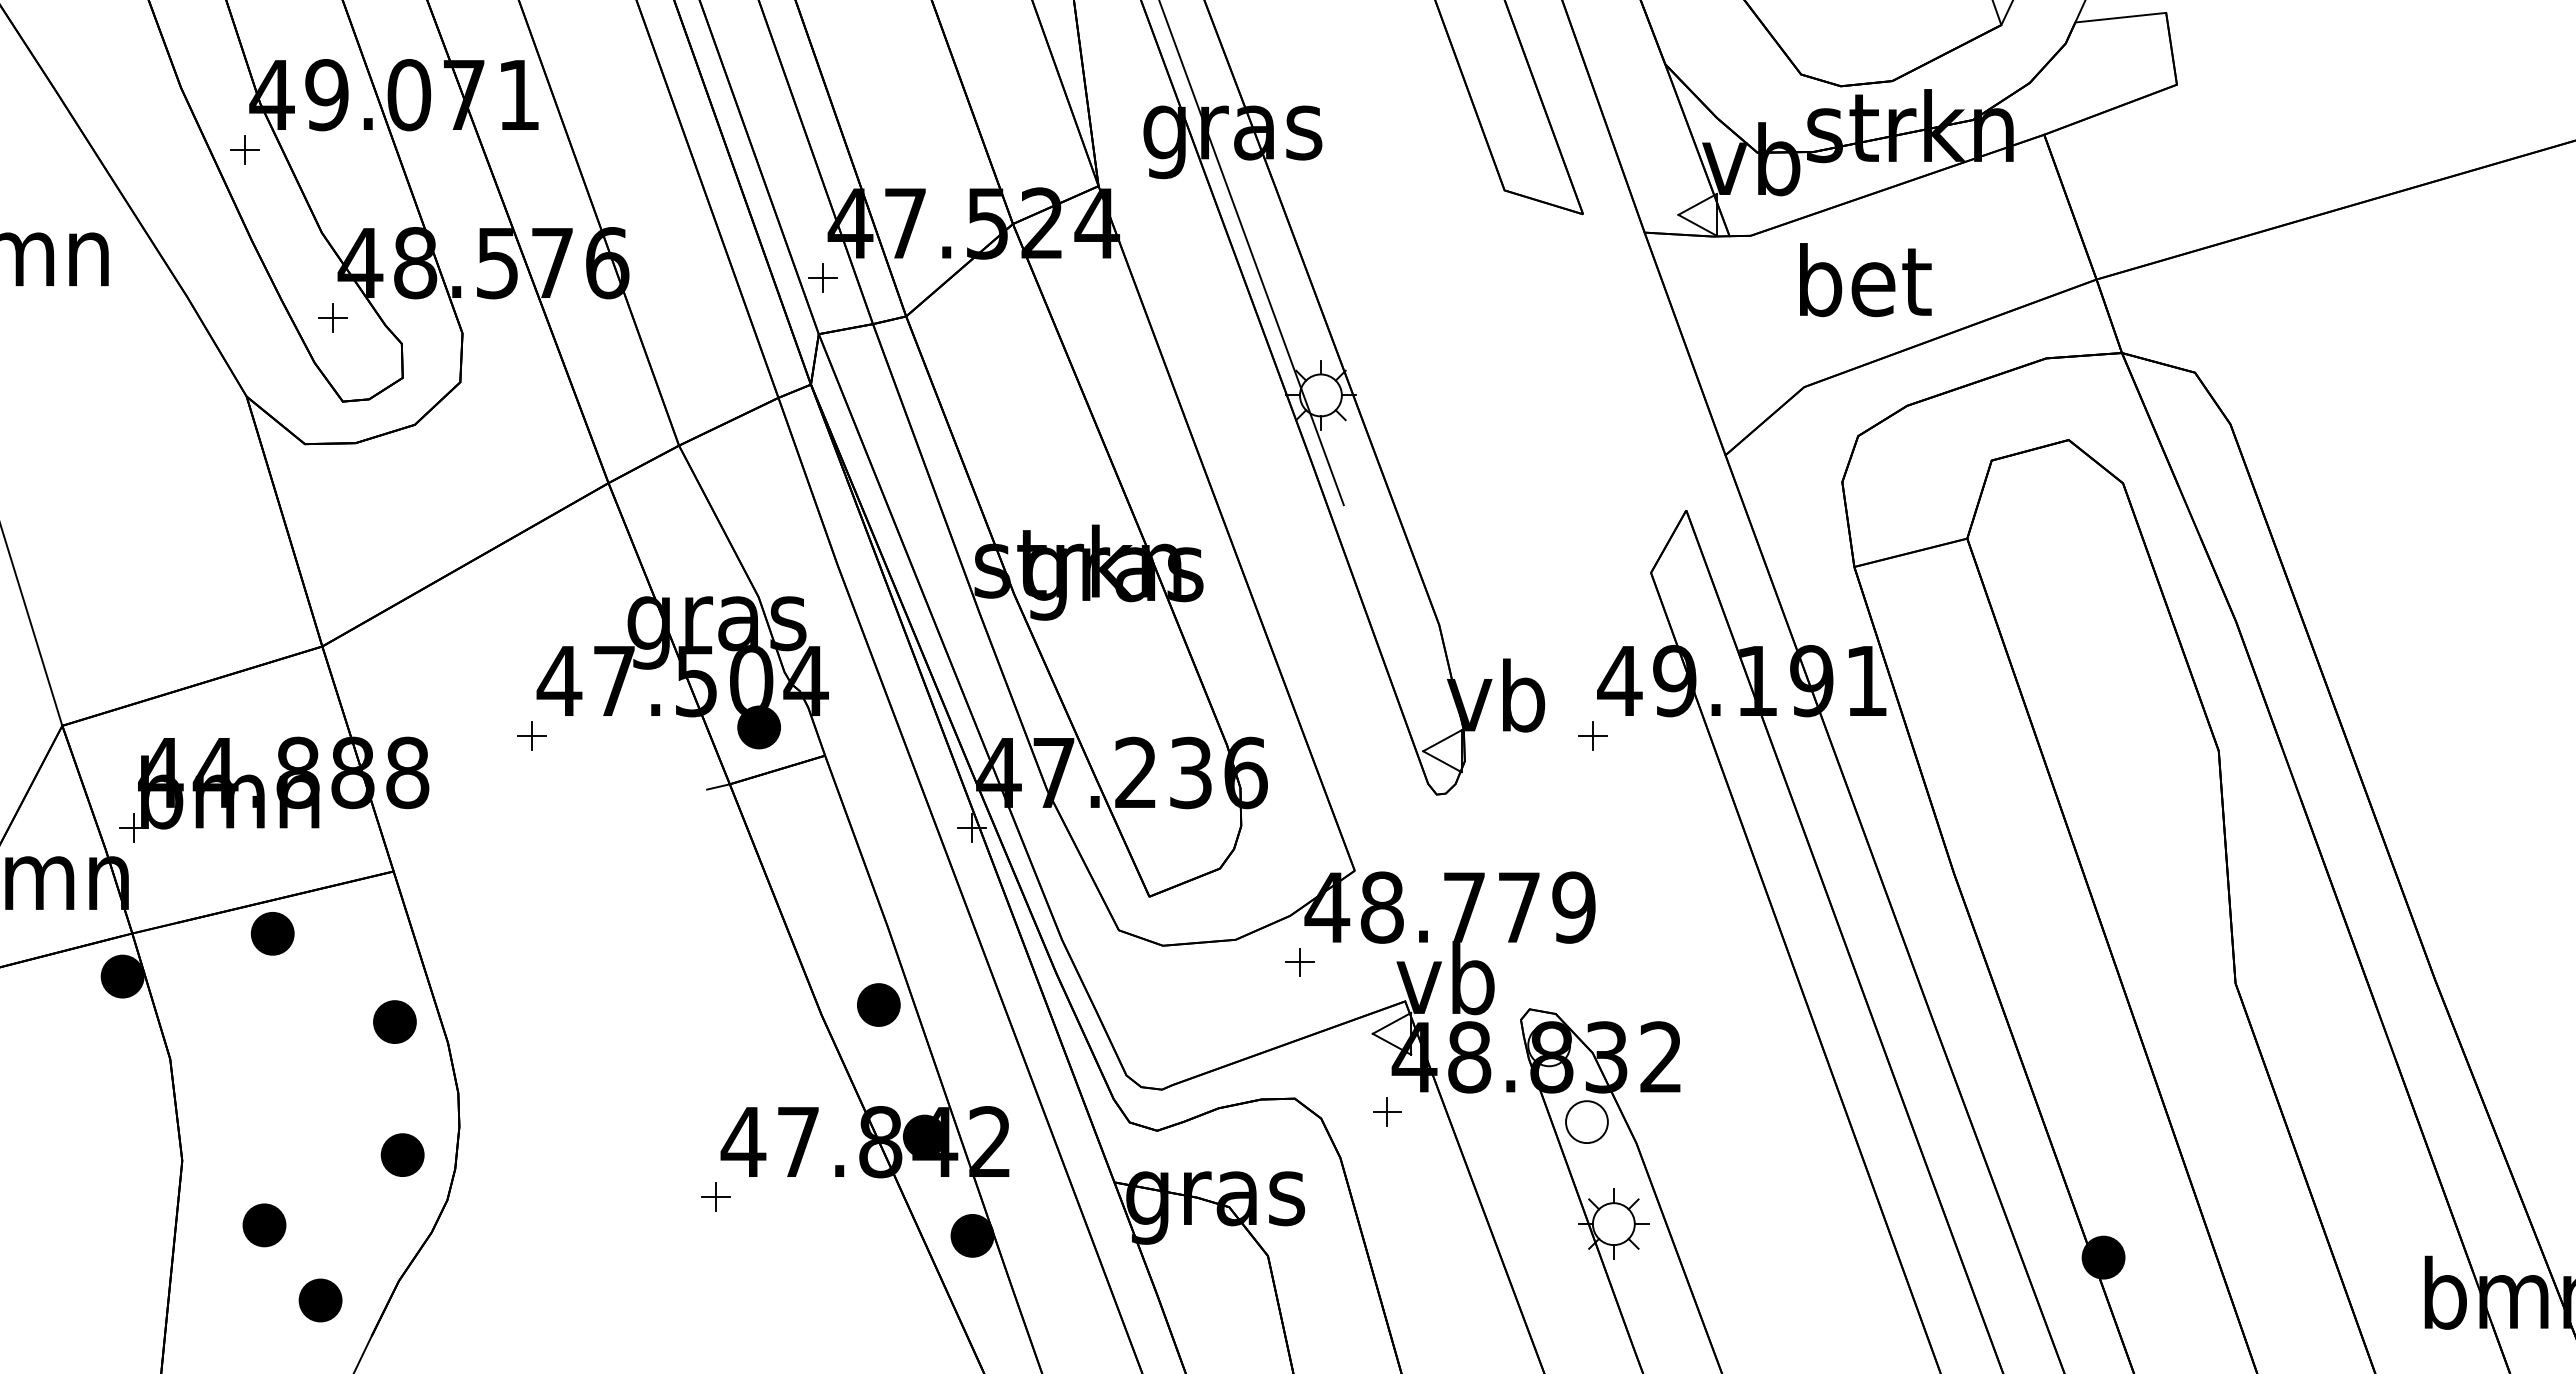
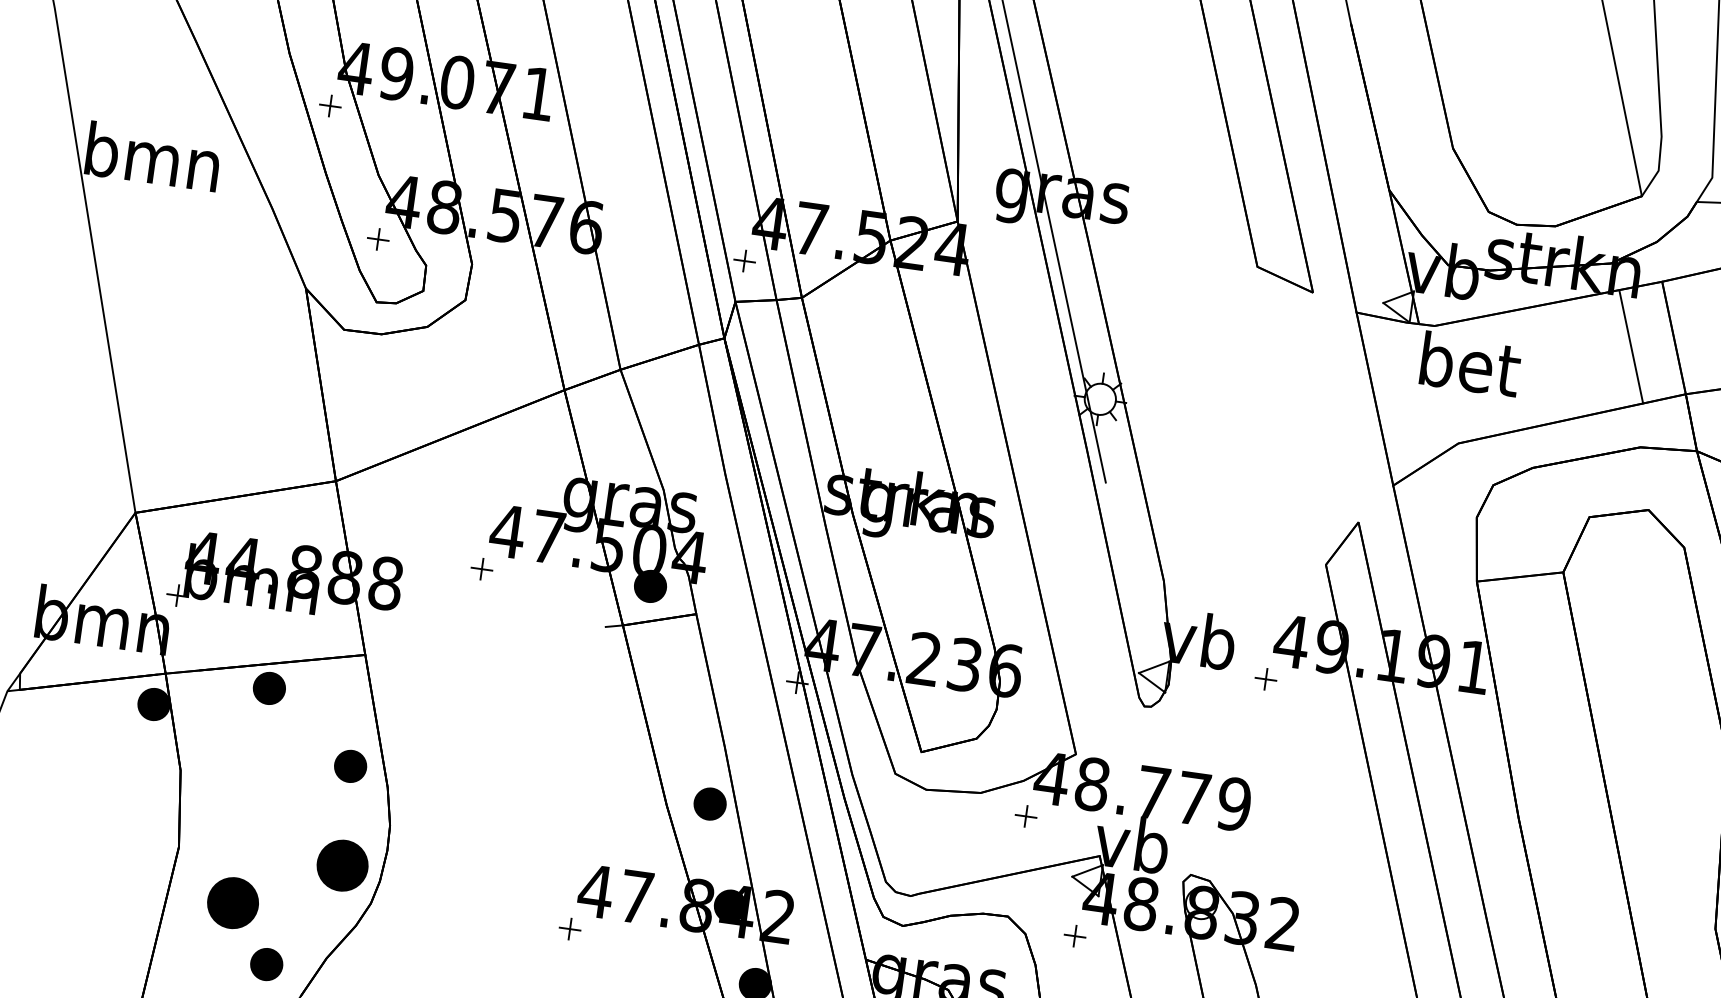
line: (2070, 206) -> (1631, 346), moved
text: (1865, 280) -> (1470, 364), moved
part: (1586, 1121) -> (1221, 963), removed
part: (402, 1154) -> (342, 865), size x1.6
part: (264, 1225) -> (233, 903), size x1.6

